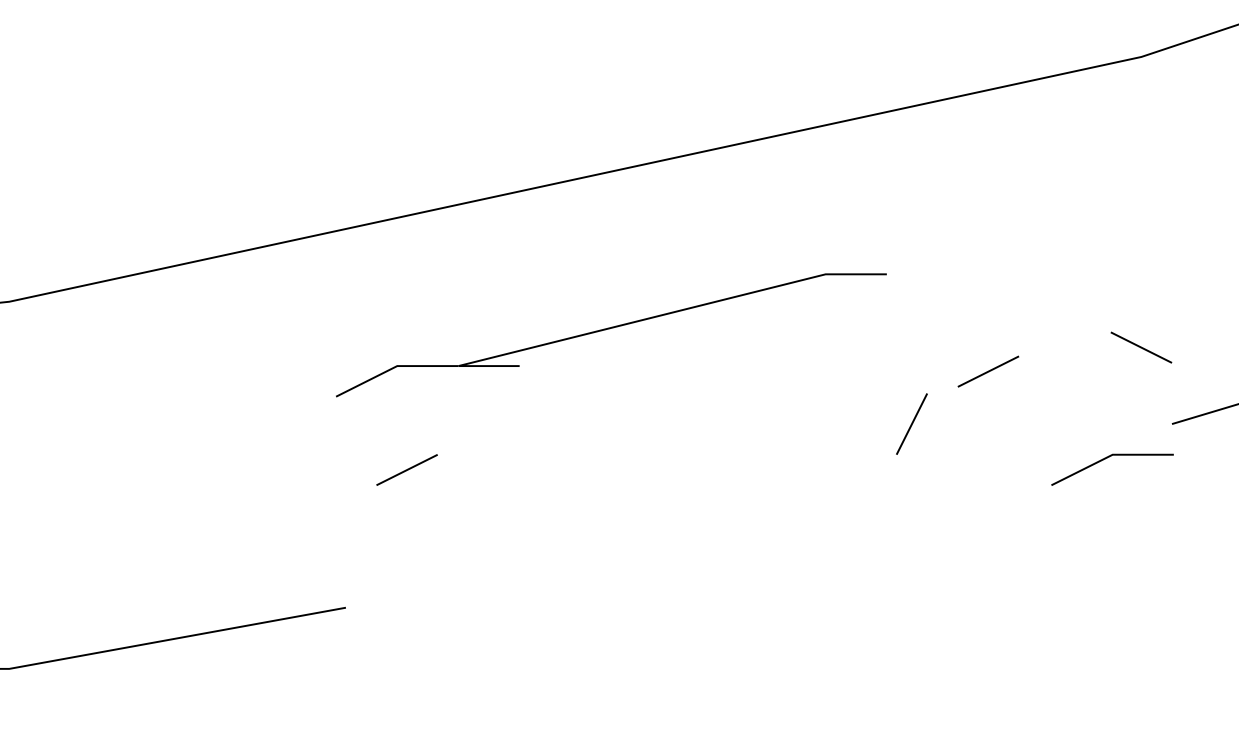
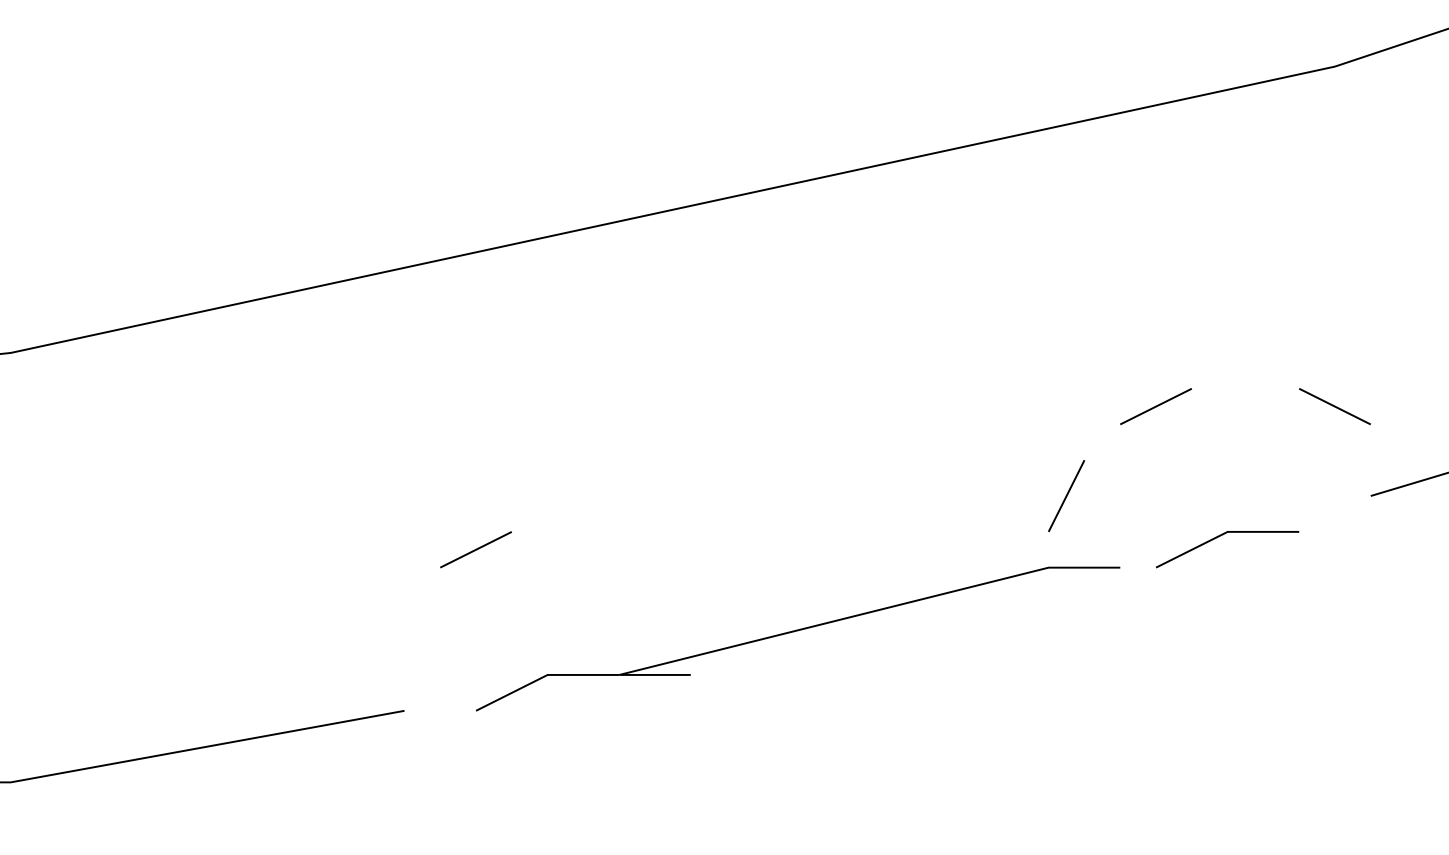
part: (609, 329) -> (795, 632), moved
line: (988, 371) -> (1156, 406), moved
part: (1107, 458) -> (1221, 536), moved

